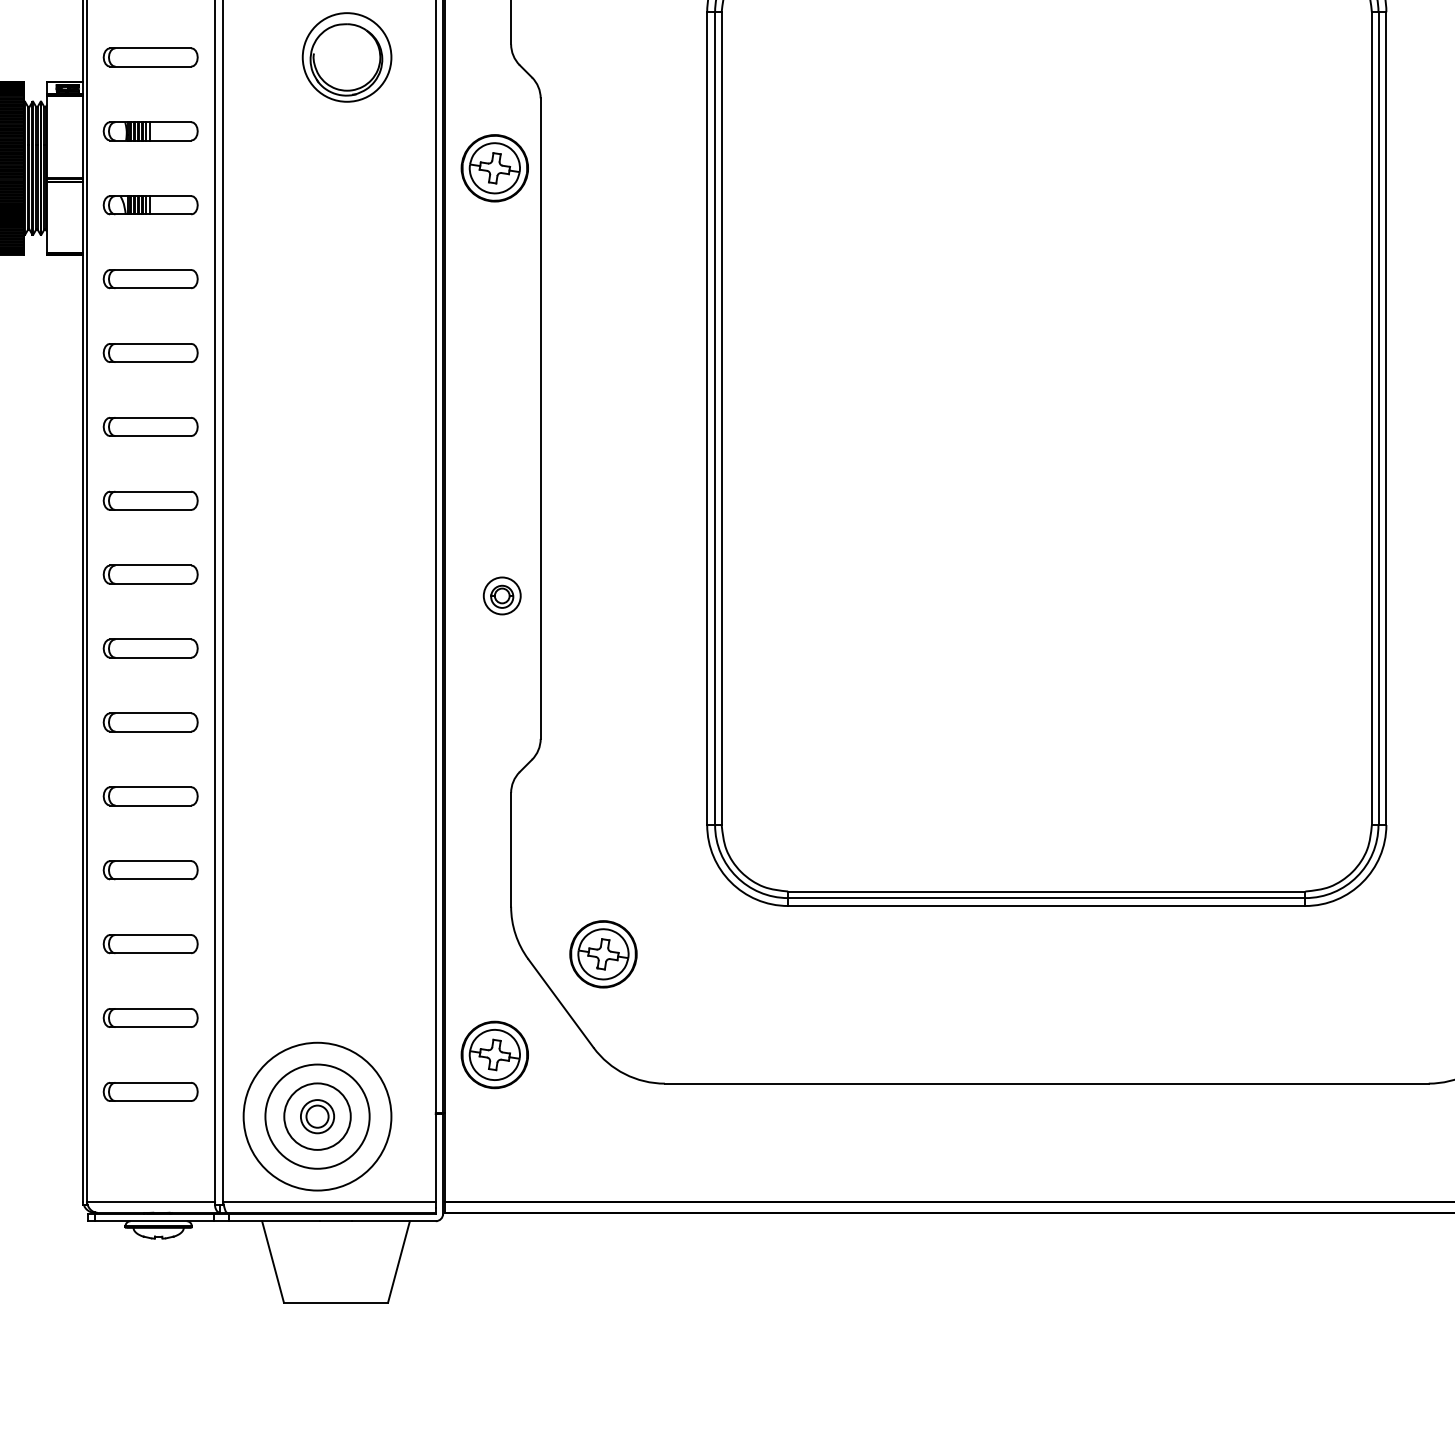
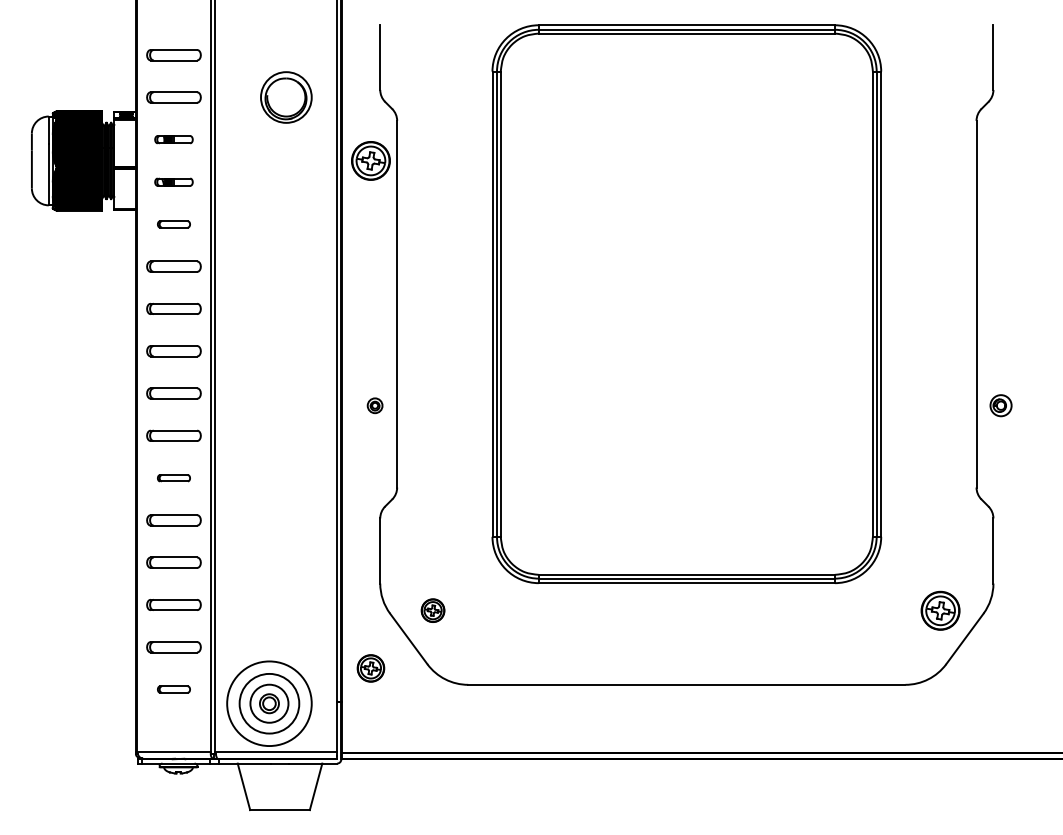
part: (149, 130) -> (173, 139), size x0.7
part: (149, 205) -> (173, 182), size x0.7
part: (149, 279) -> (173, 224), size x0.6
part: (501, 595) -> (374, 405), size x0.7
part: (149, 723) -> (173, 478), size x0.6
part: (602, 953) -> (432, 610), size x0.6
part: (494, 1055) -> (370, 668), size x0.7
part: (149, 1091) -> (173, 689), size x0.6

